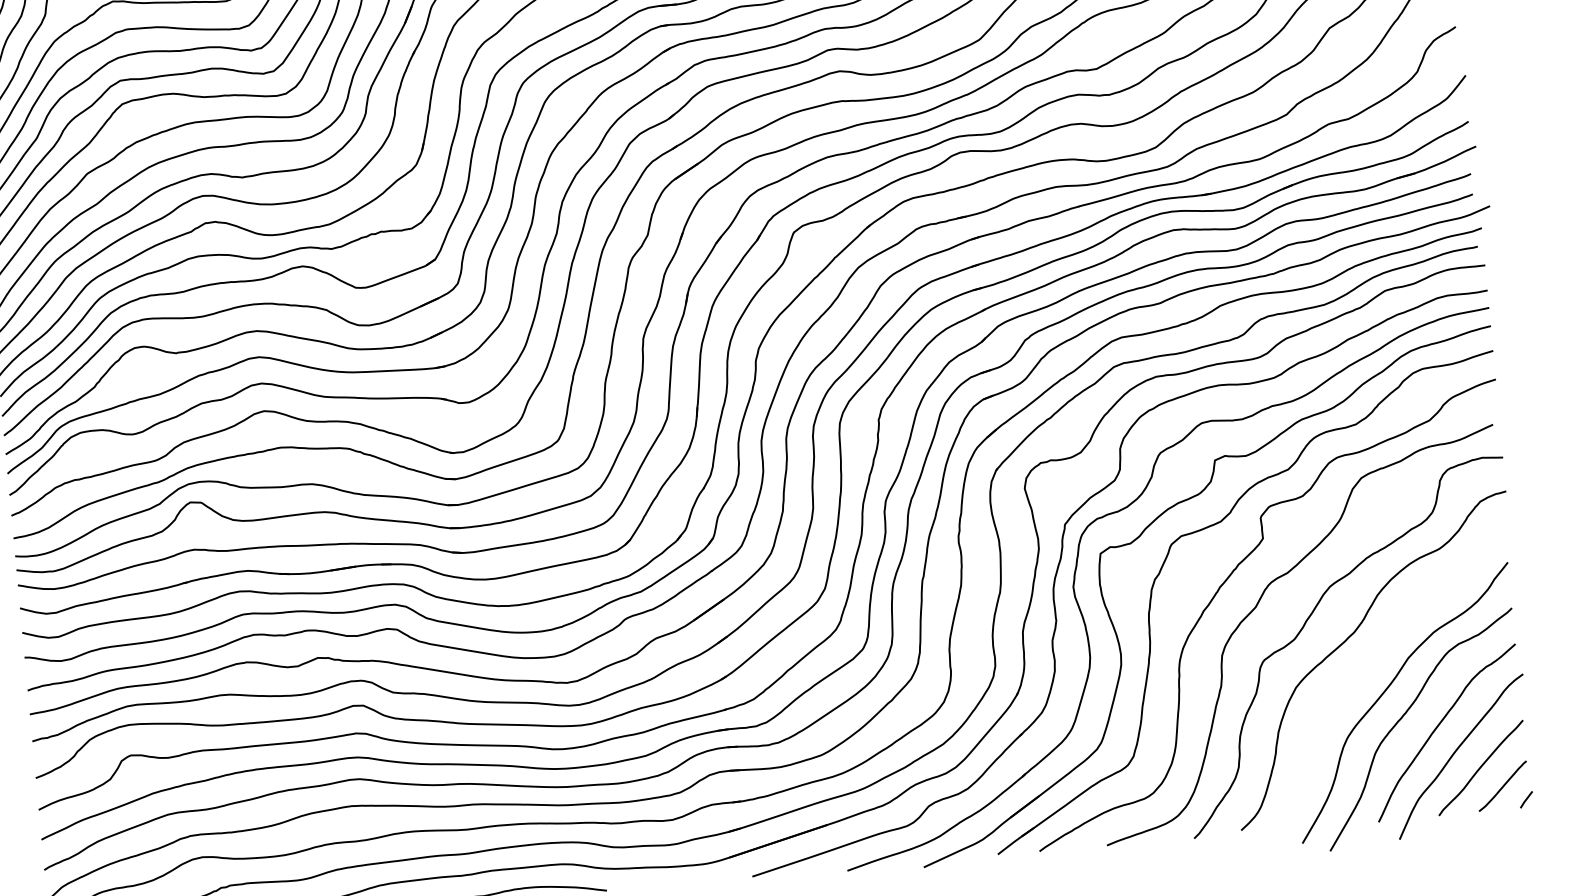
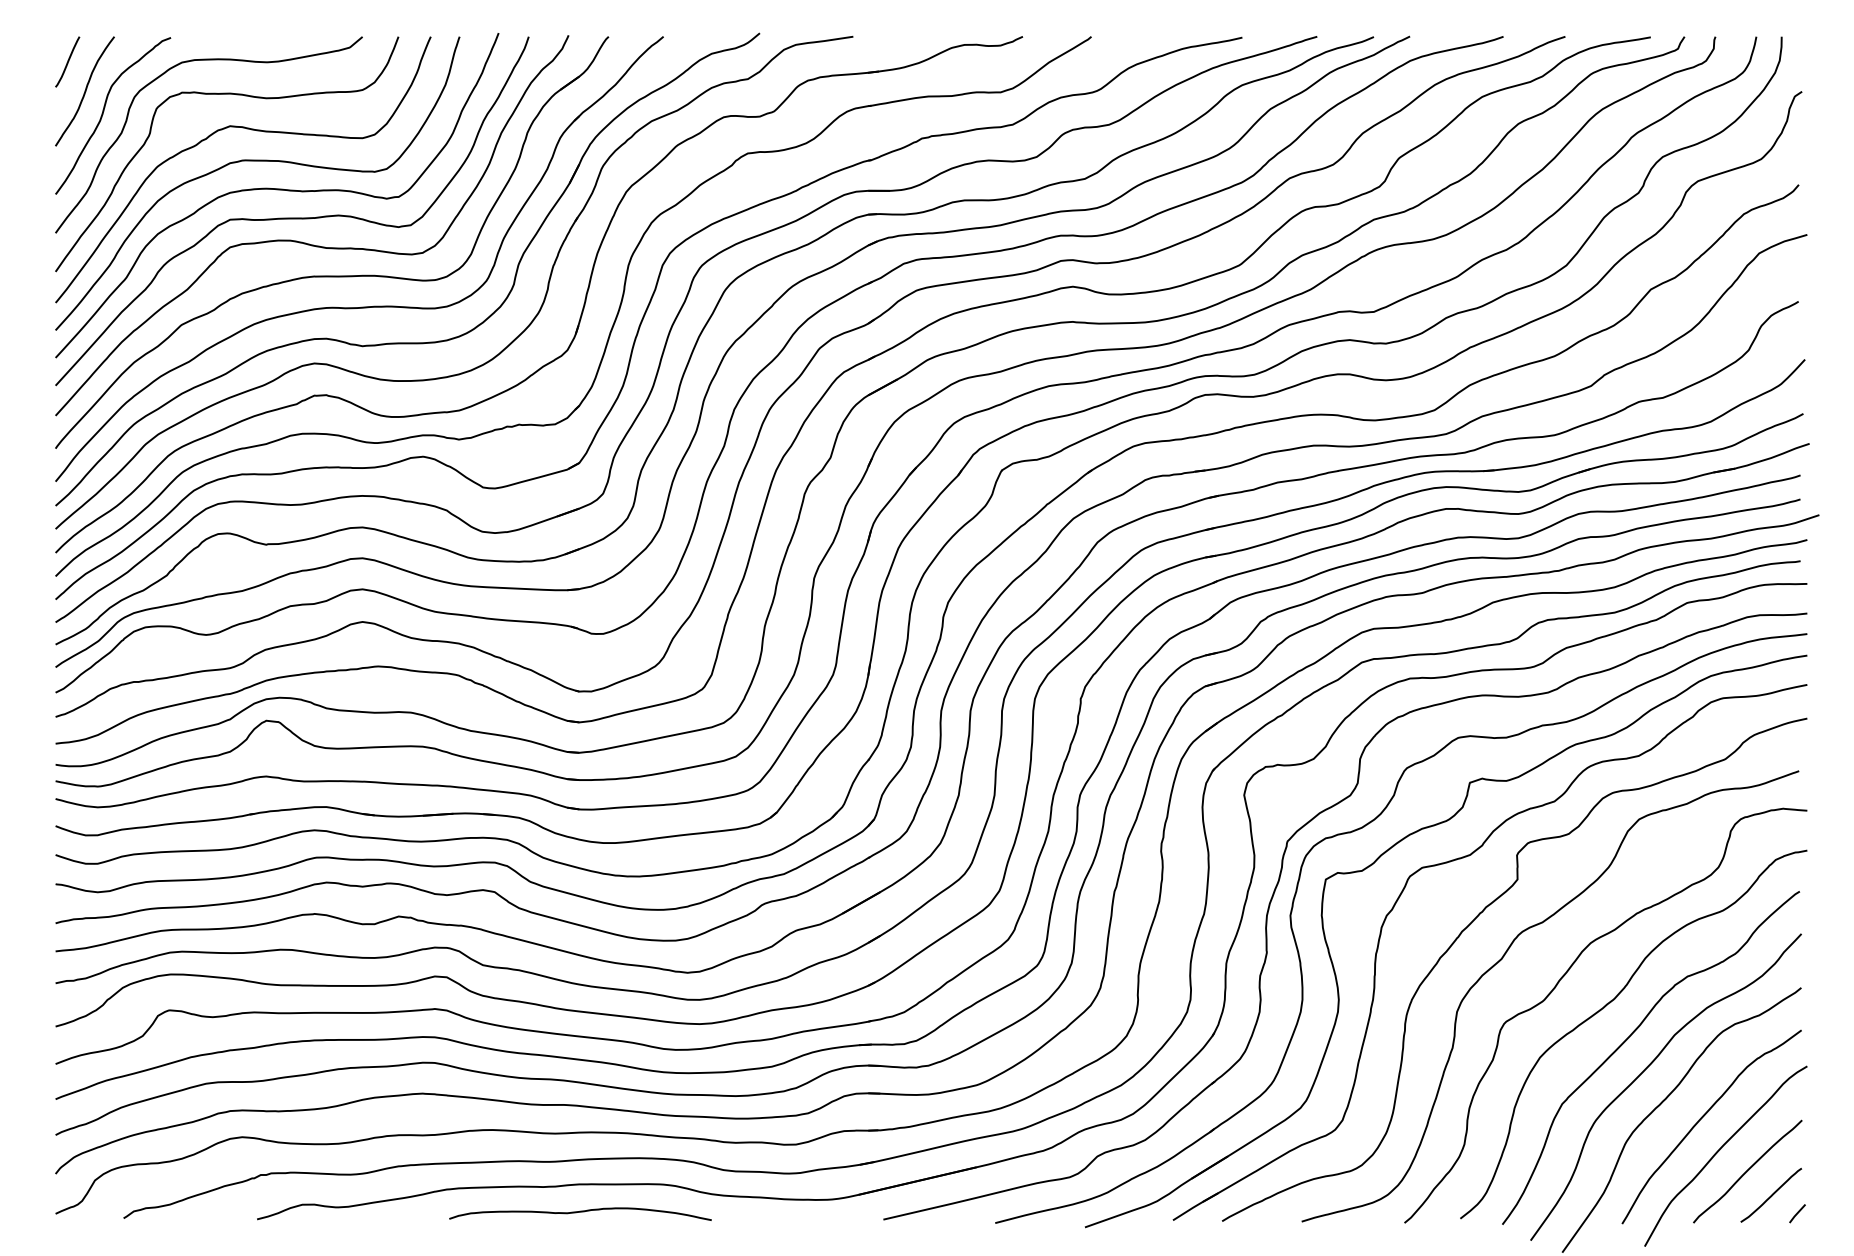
curve: (1369, 665) -> (1628, 1039), added

